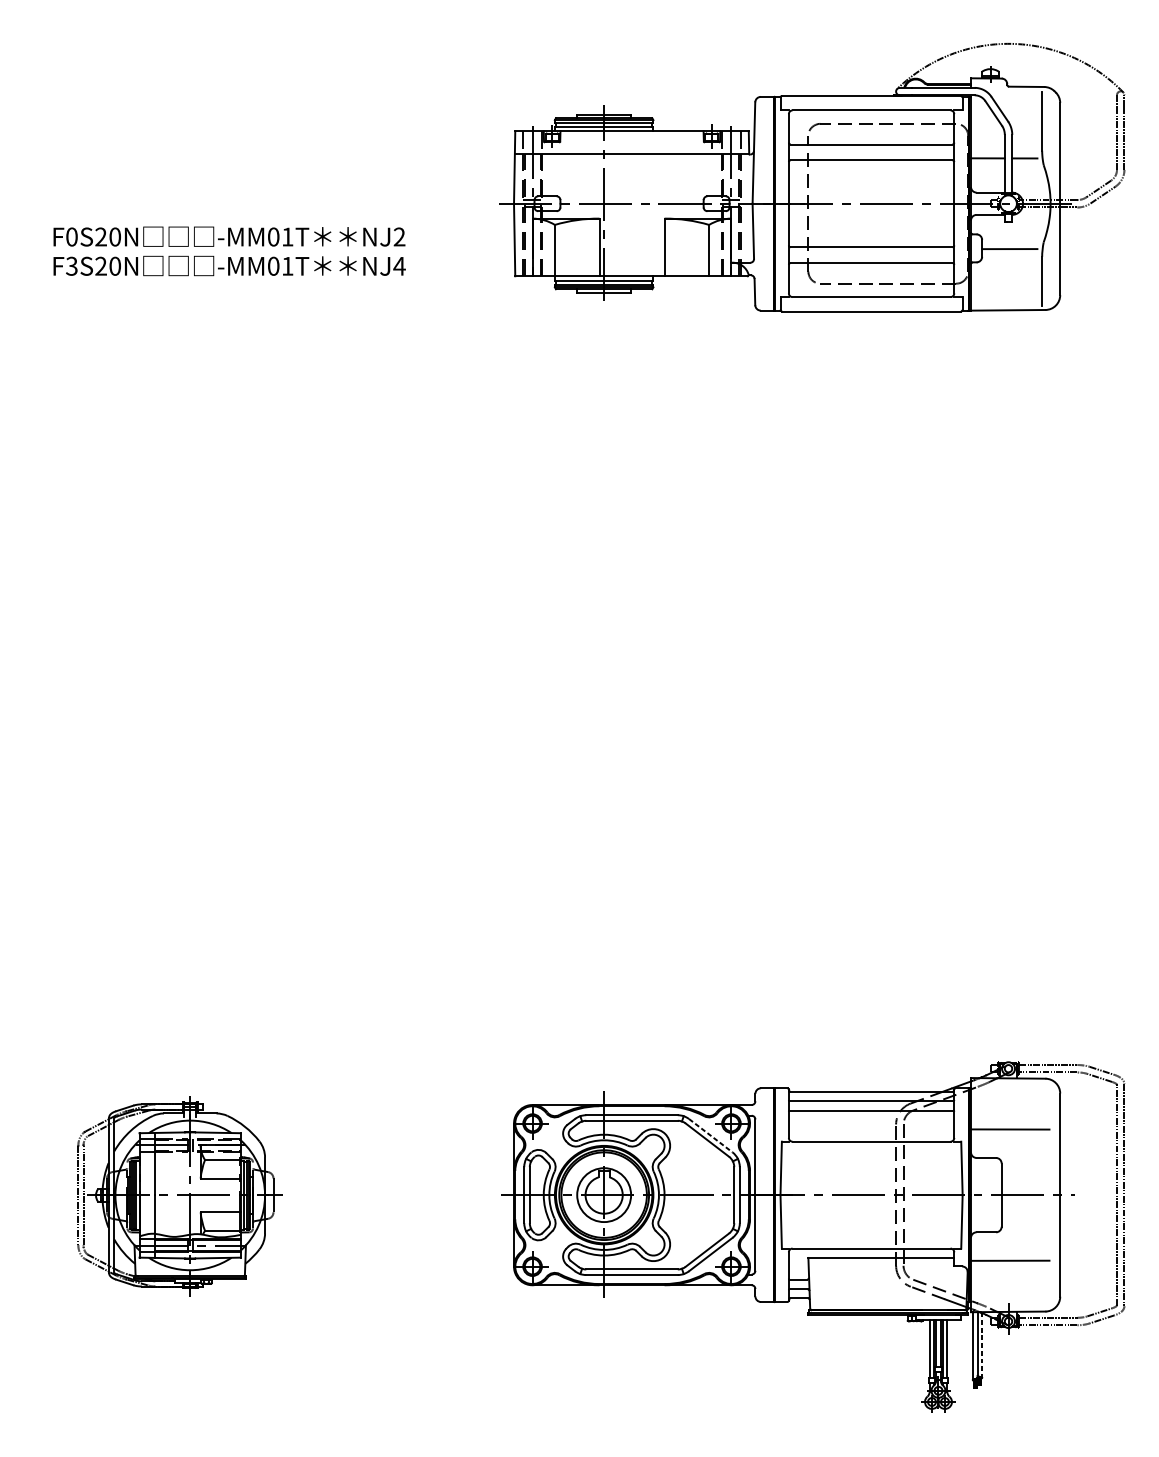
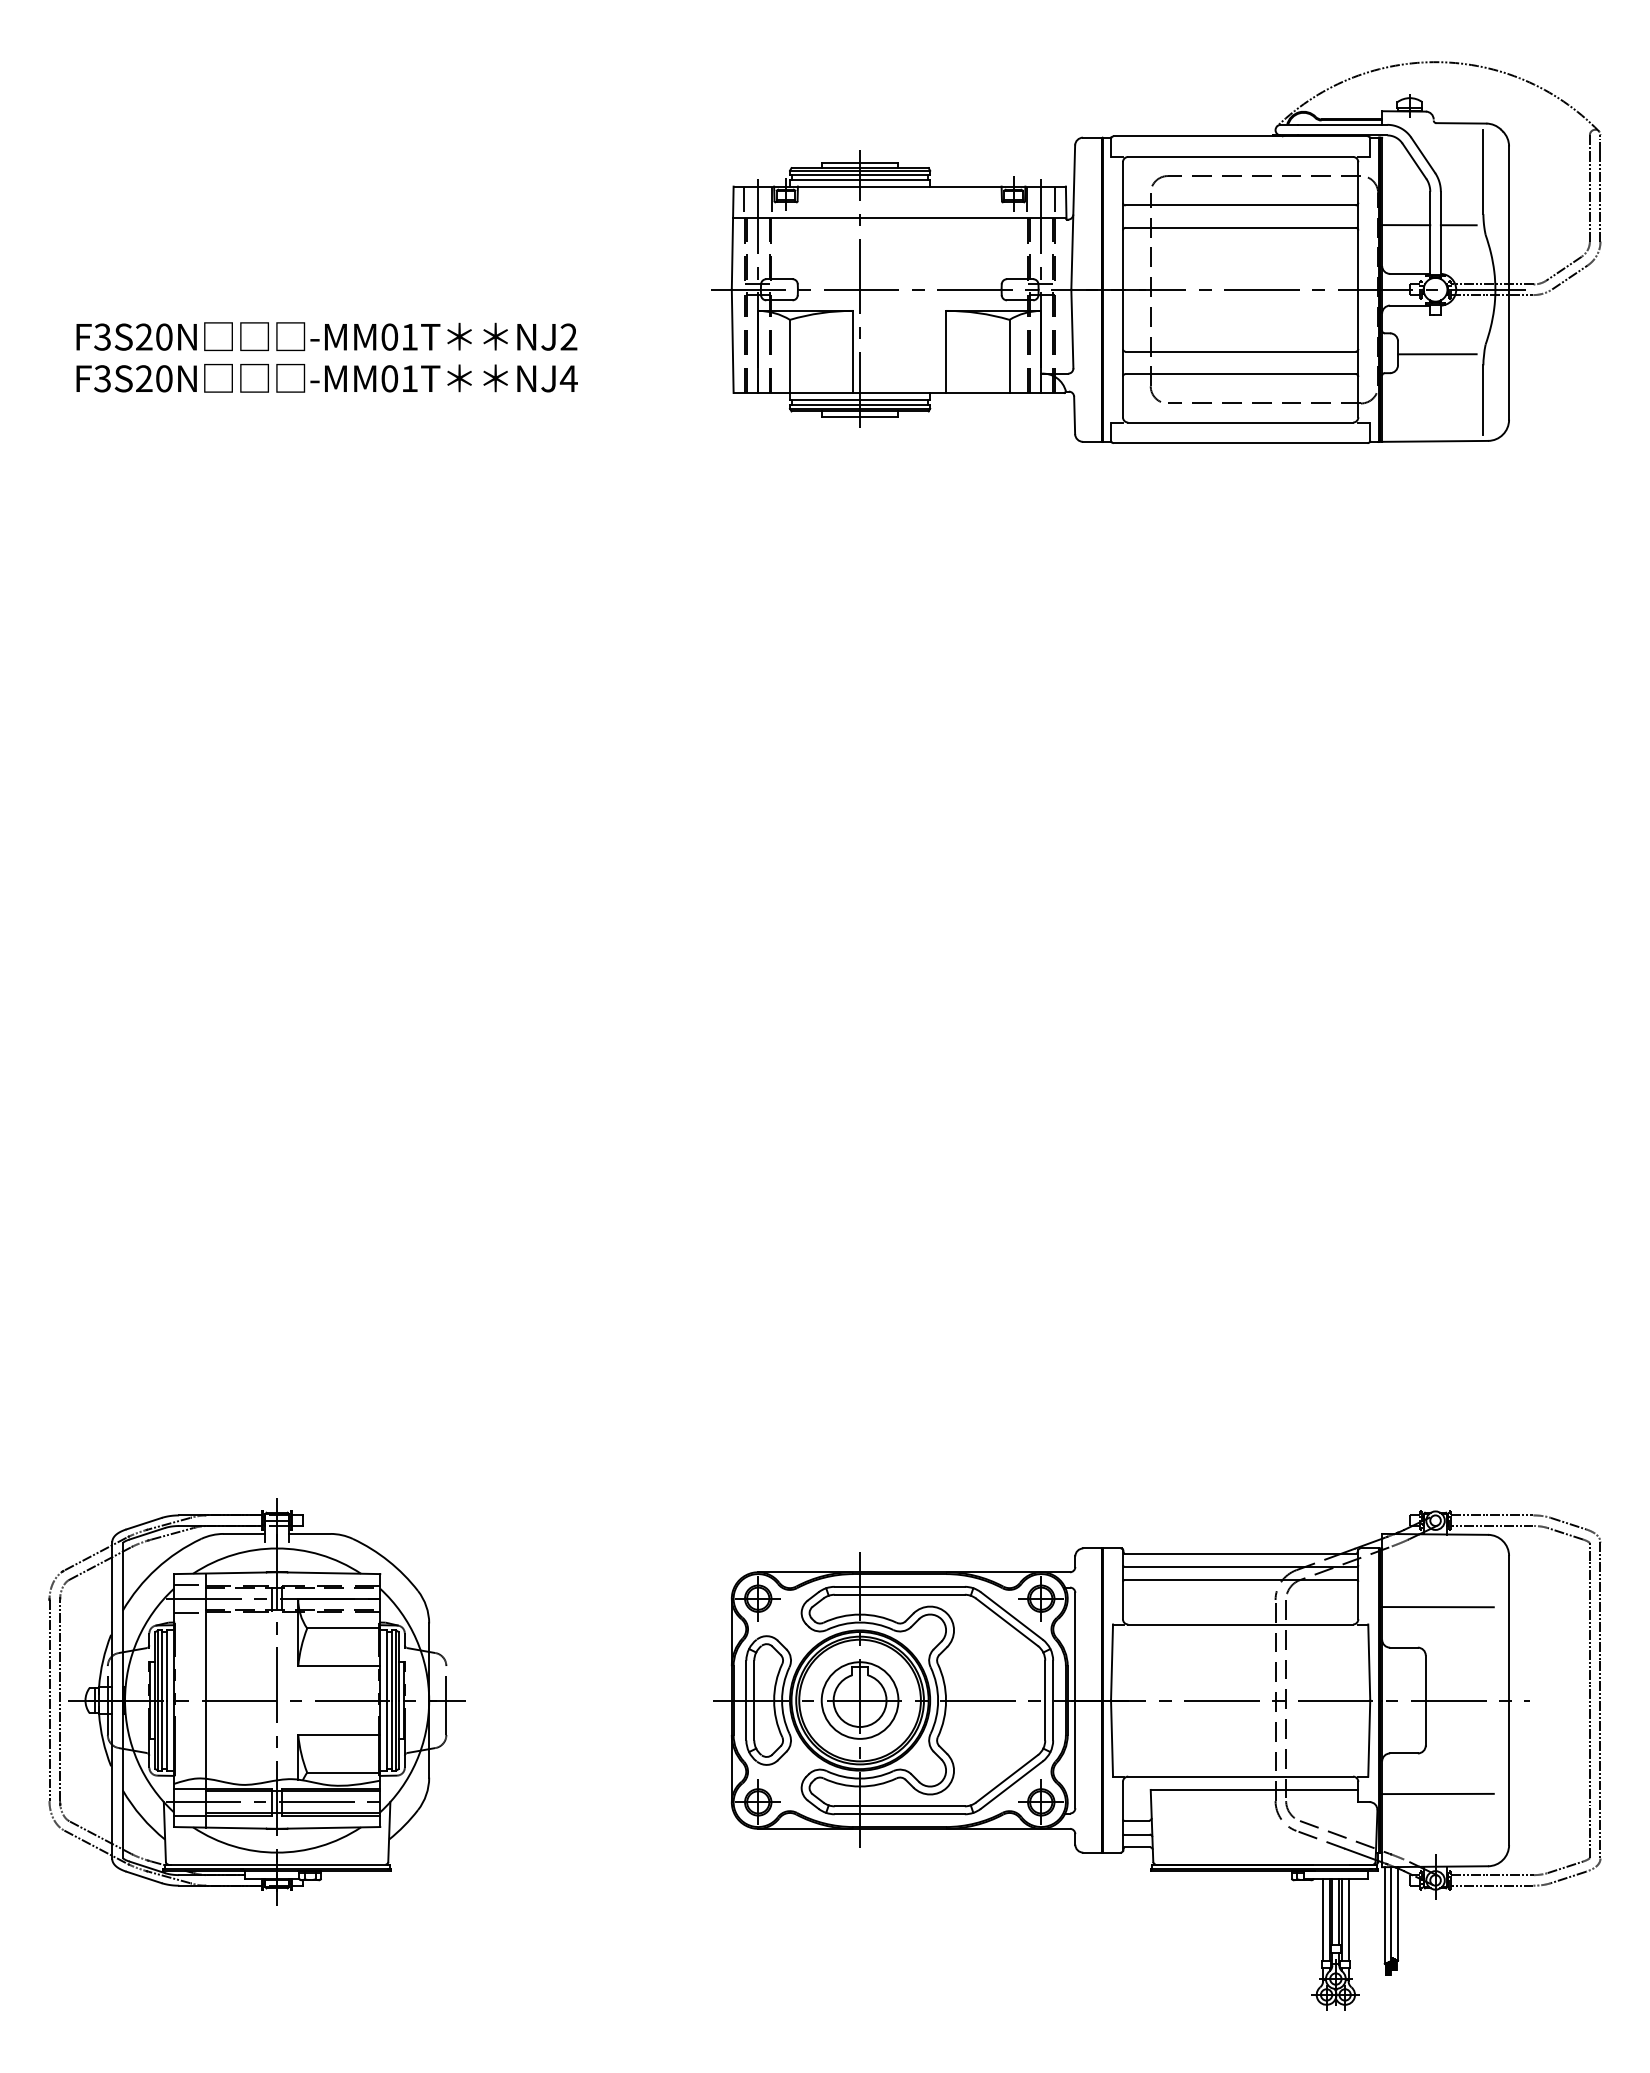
text: (71, 236) -> (102, 336), F0S20N -> F3S20N
line: (710, 1136) -> (1011, 1616), dashed -> solid
part: (180, 1195) -> (256, 1701), size x1.43
line: (982, 1344) -> (1398, 1913), dashed -> solid

